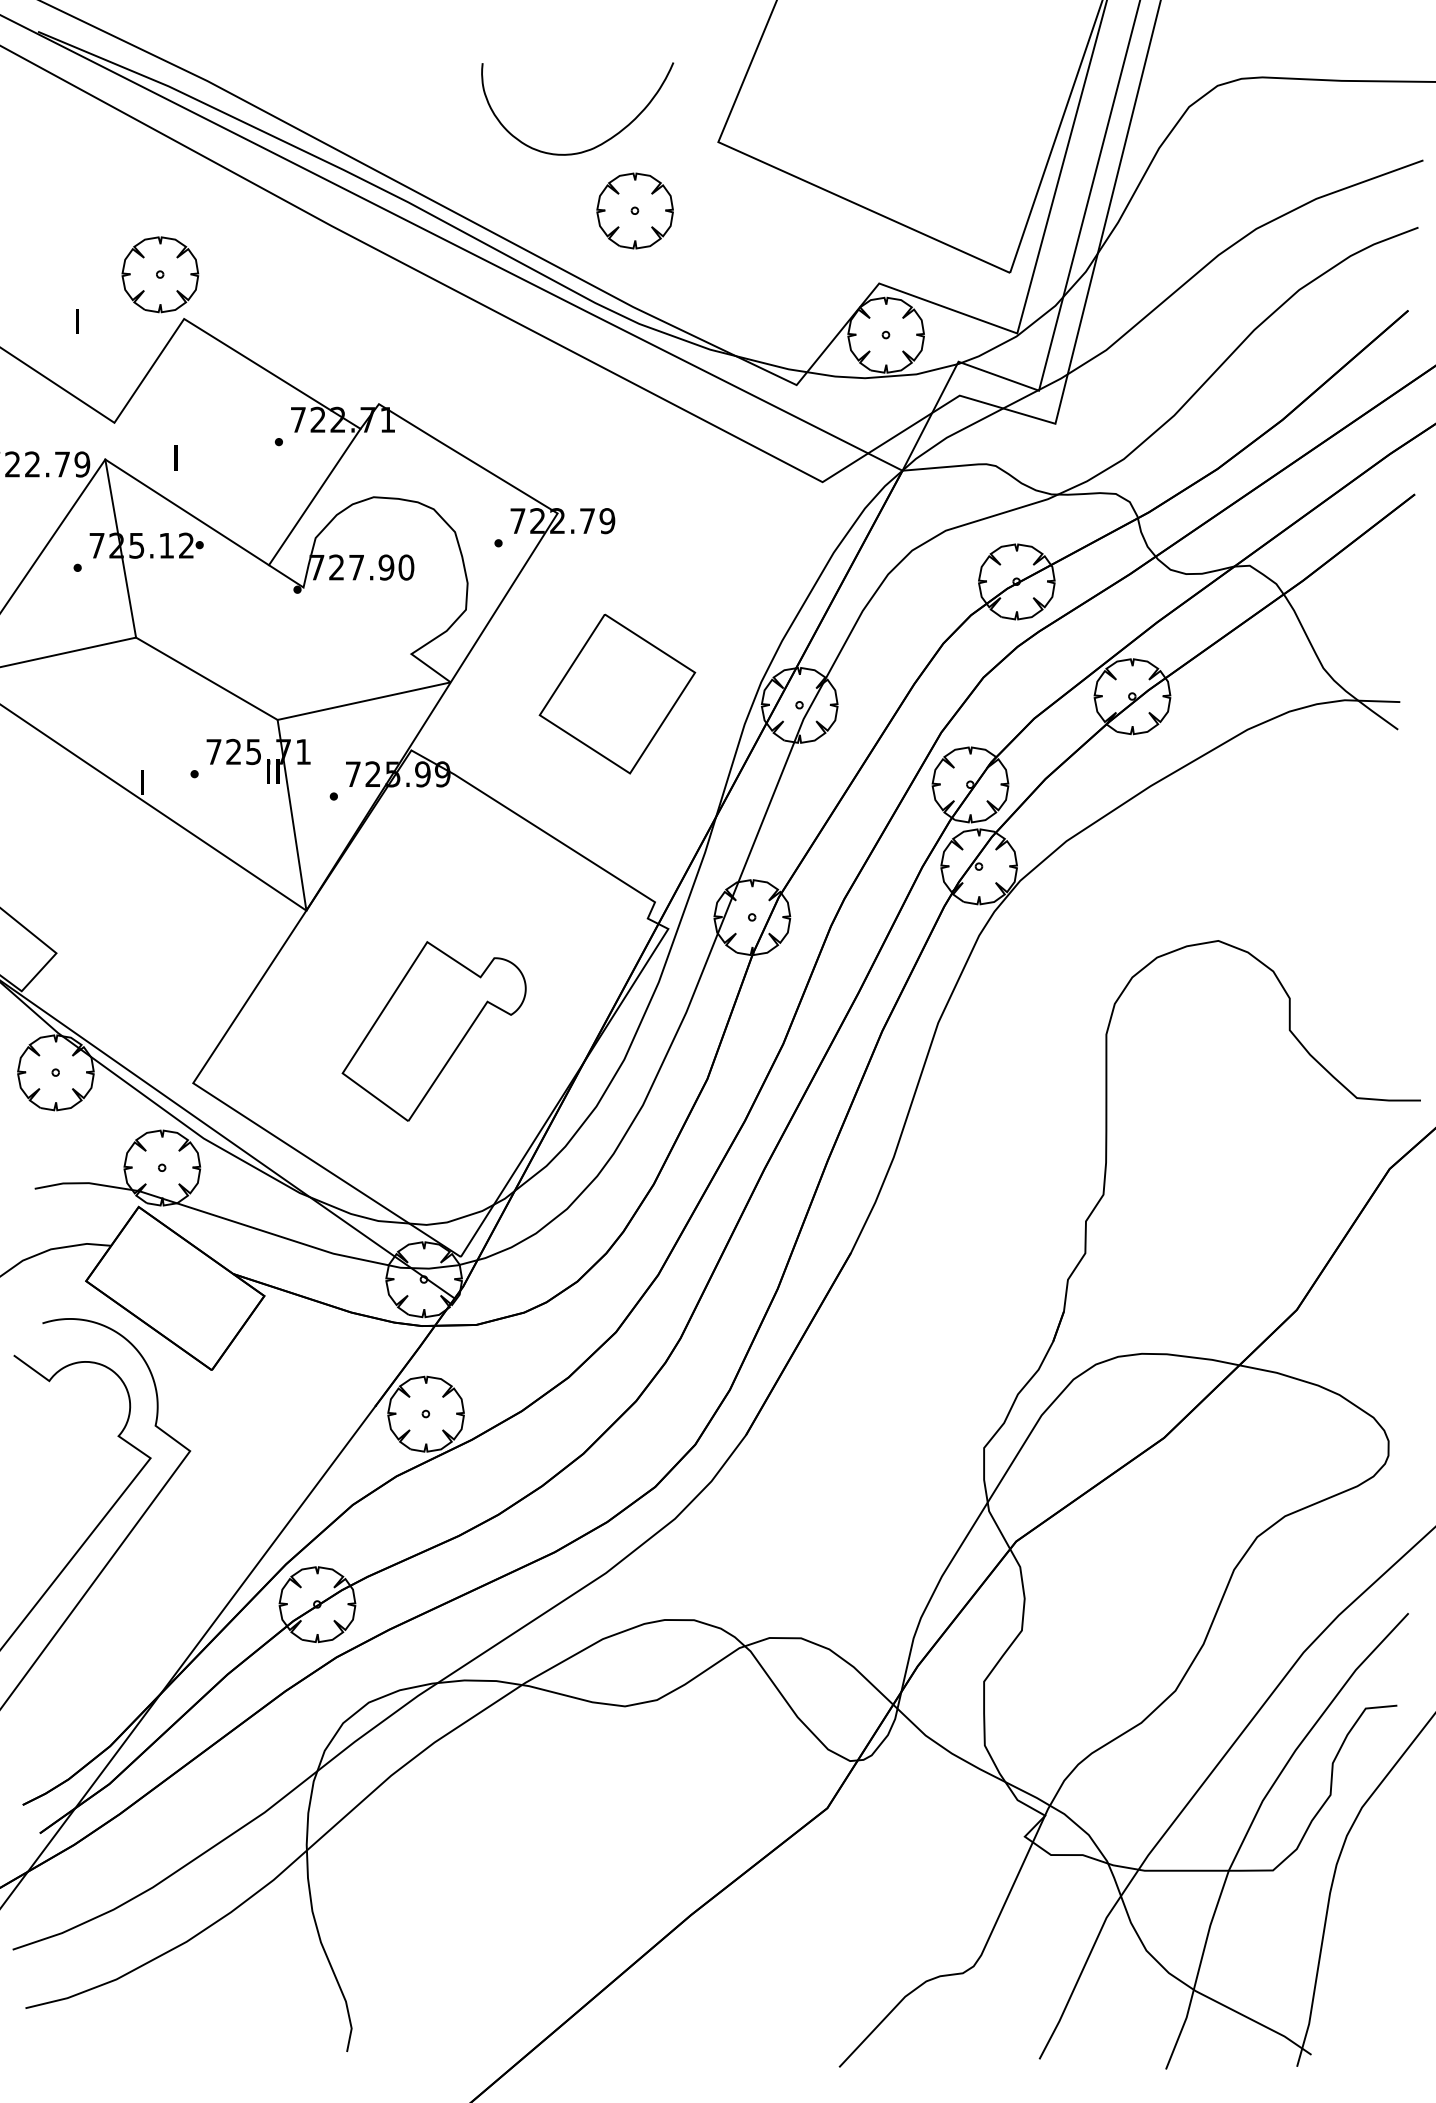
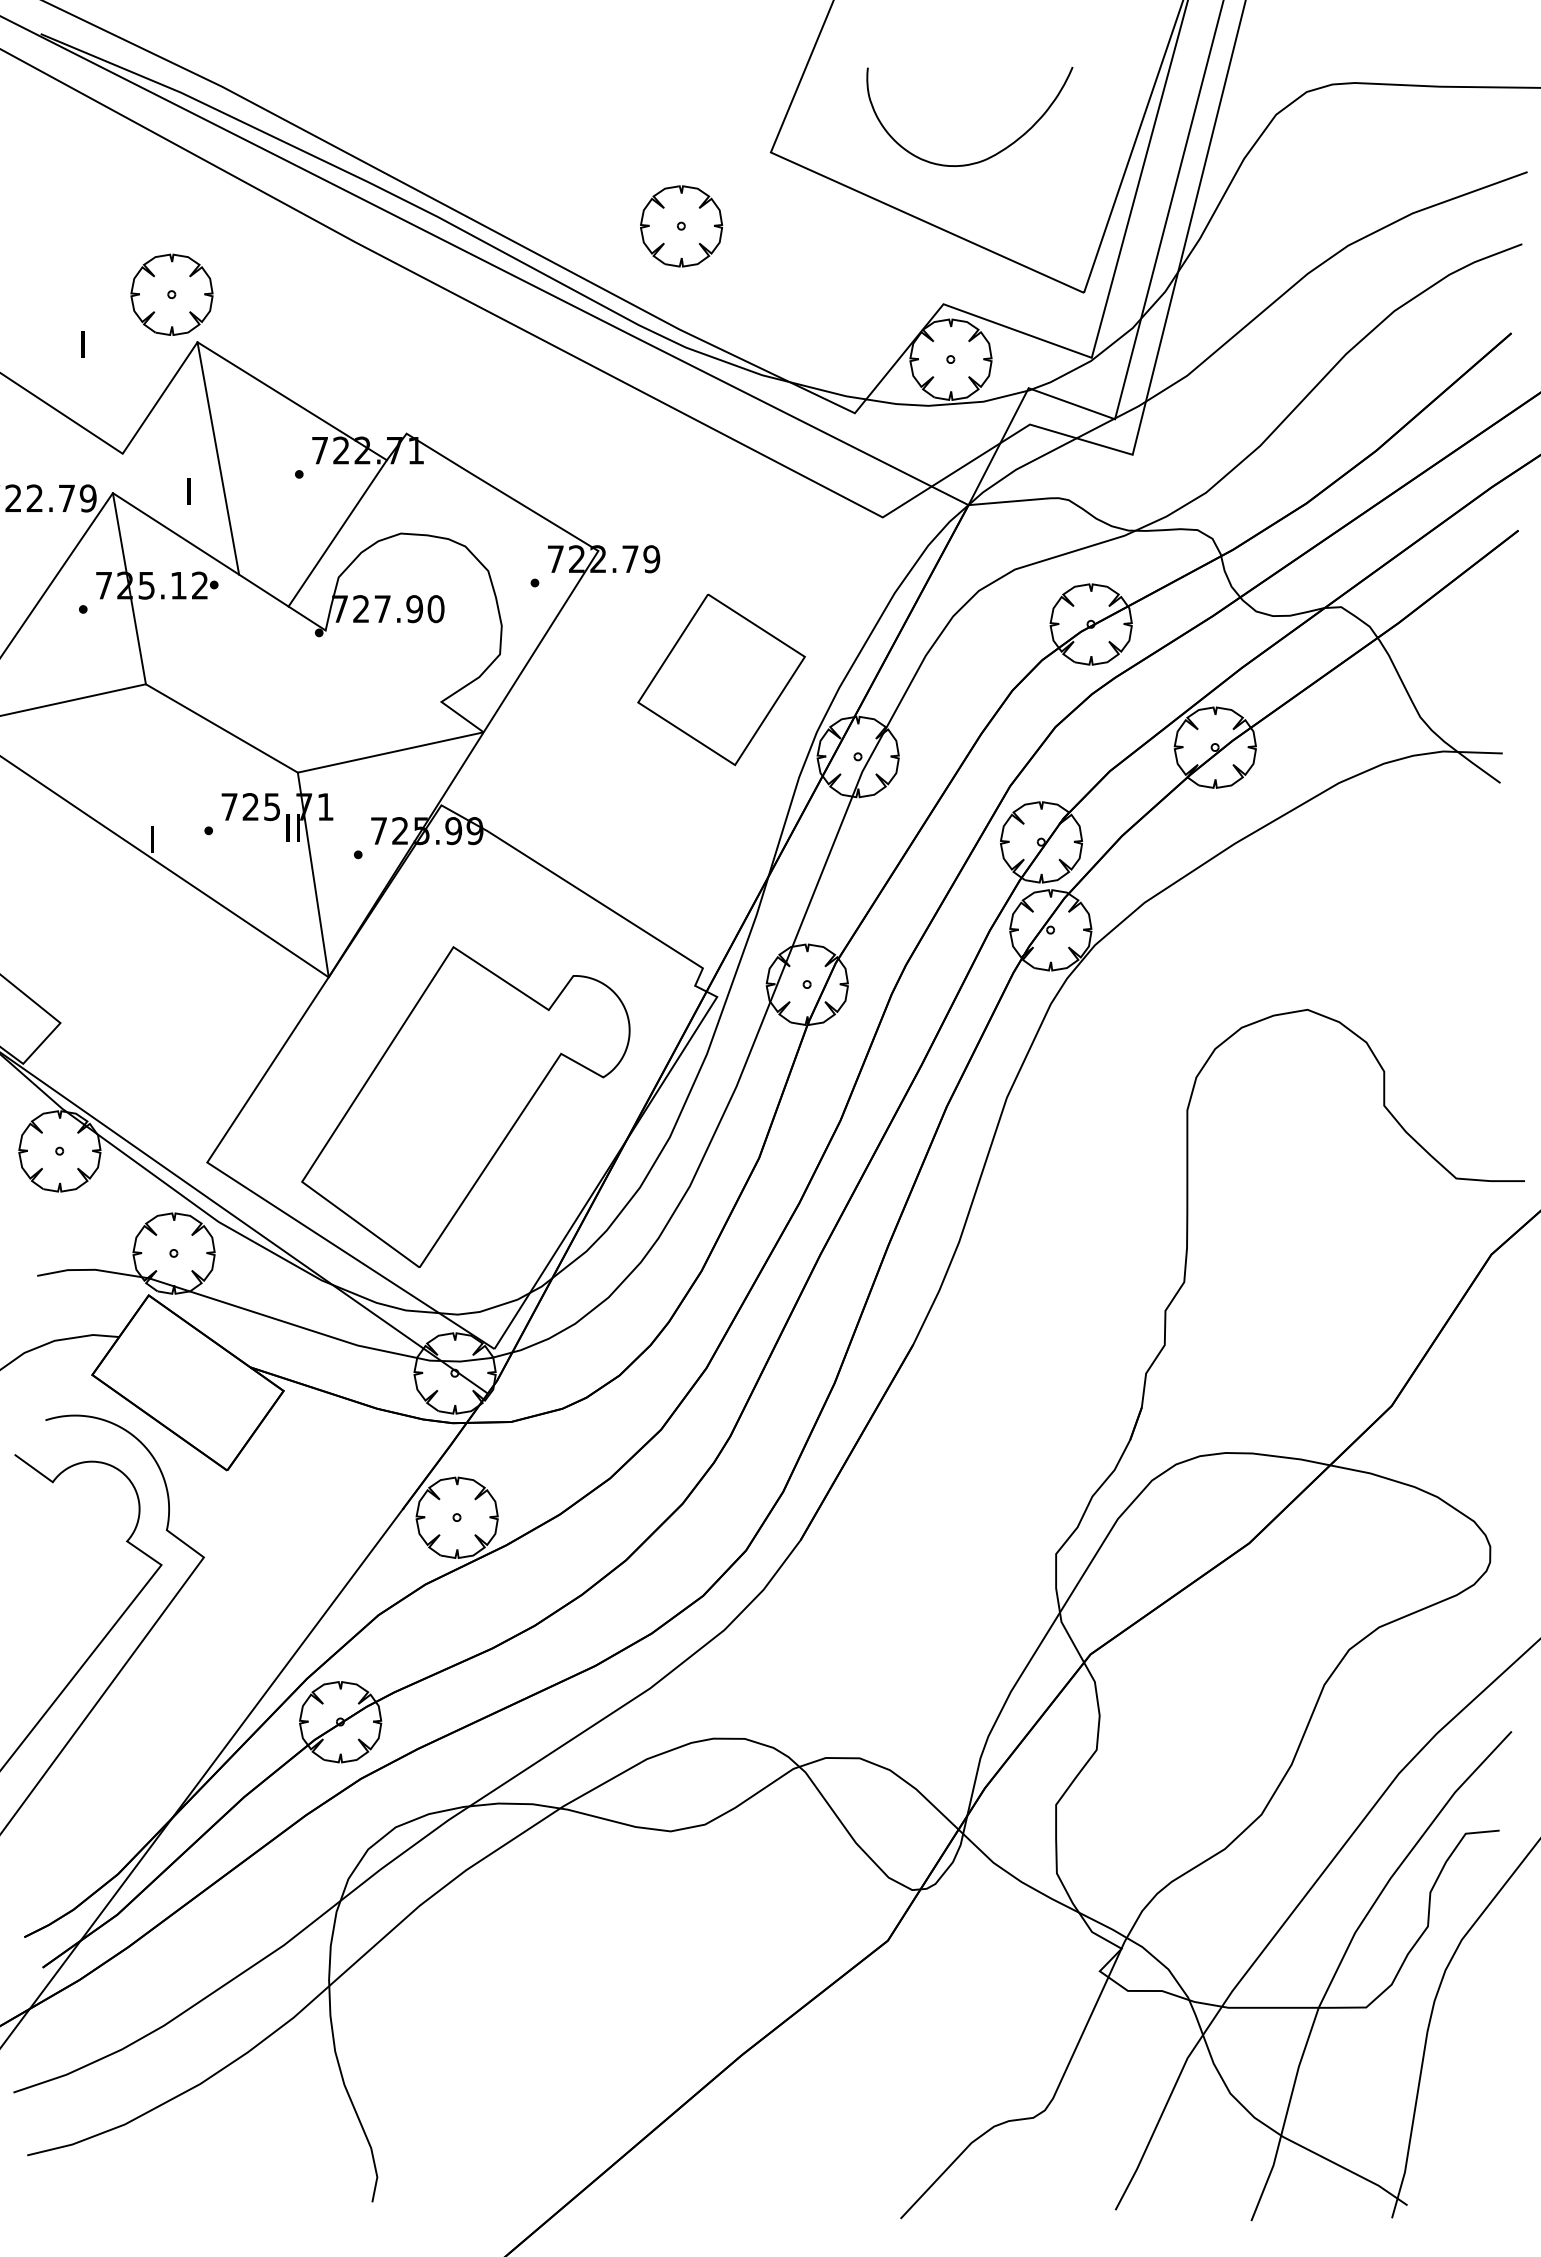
curve: (595, 145) -> (989, 156), moved
line: (203, 427) -> (218, 458), added
part: (617, 693) -> (721, 679), moved
part: (433, 1031) -> (465, 1106), size x1.67

